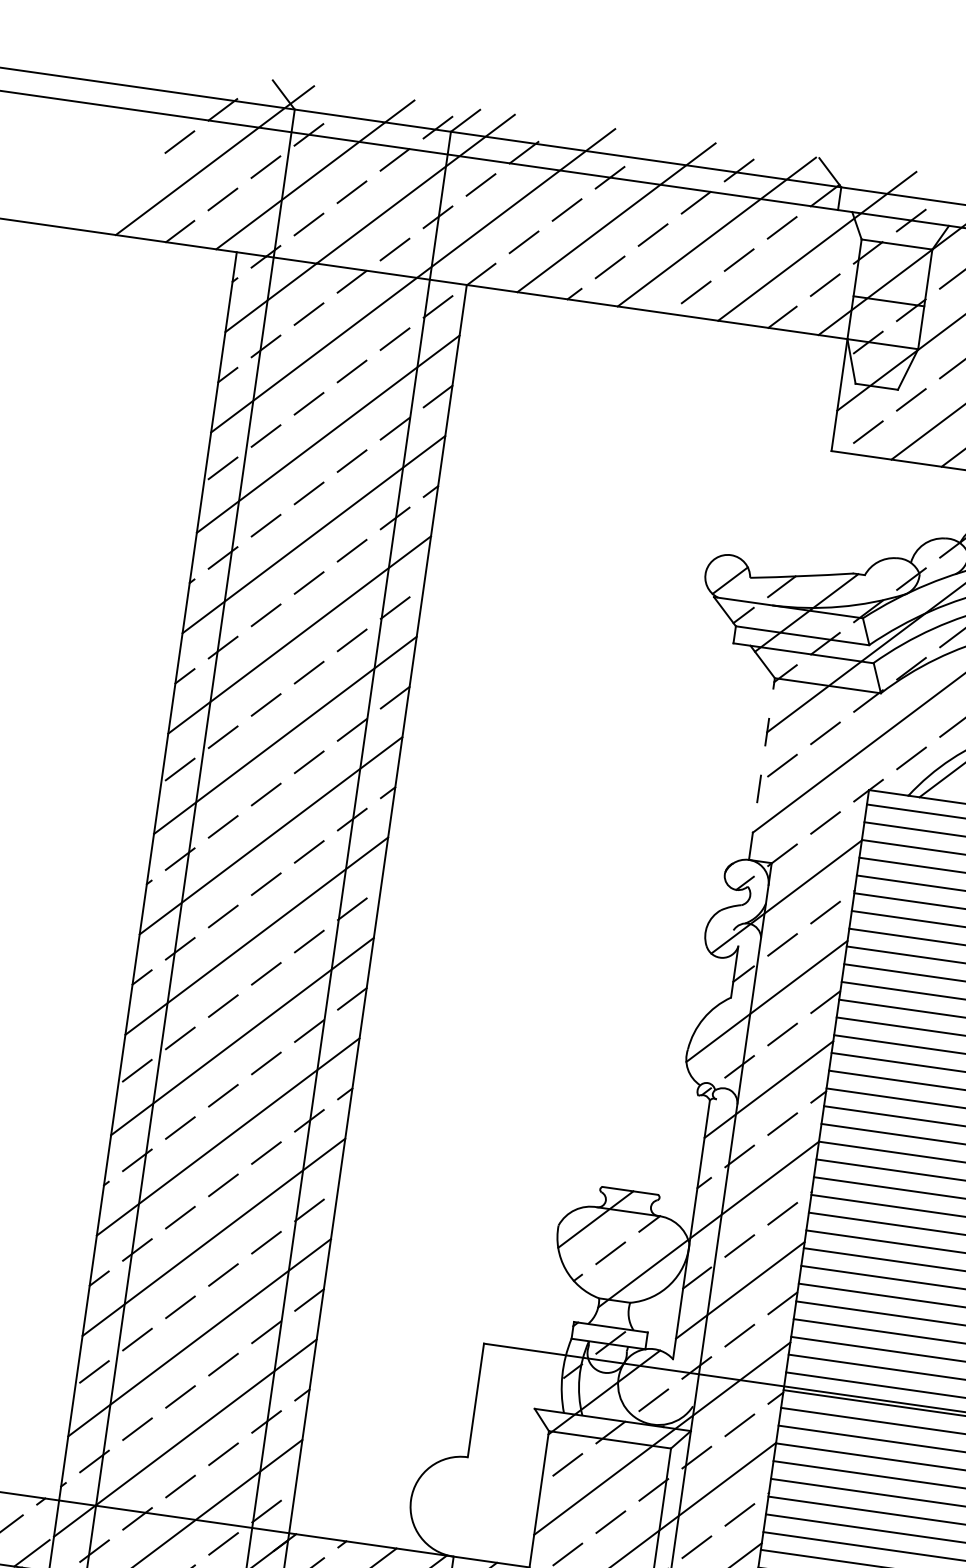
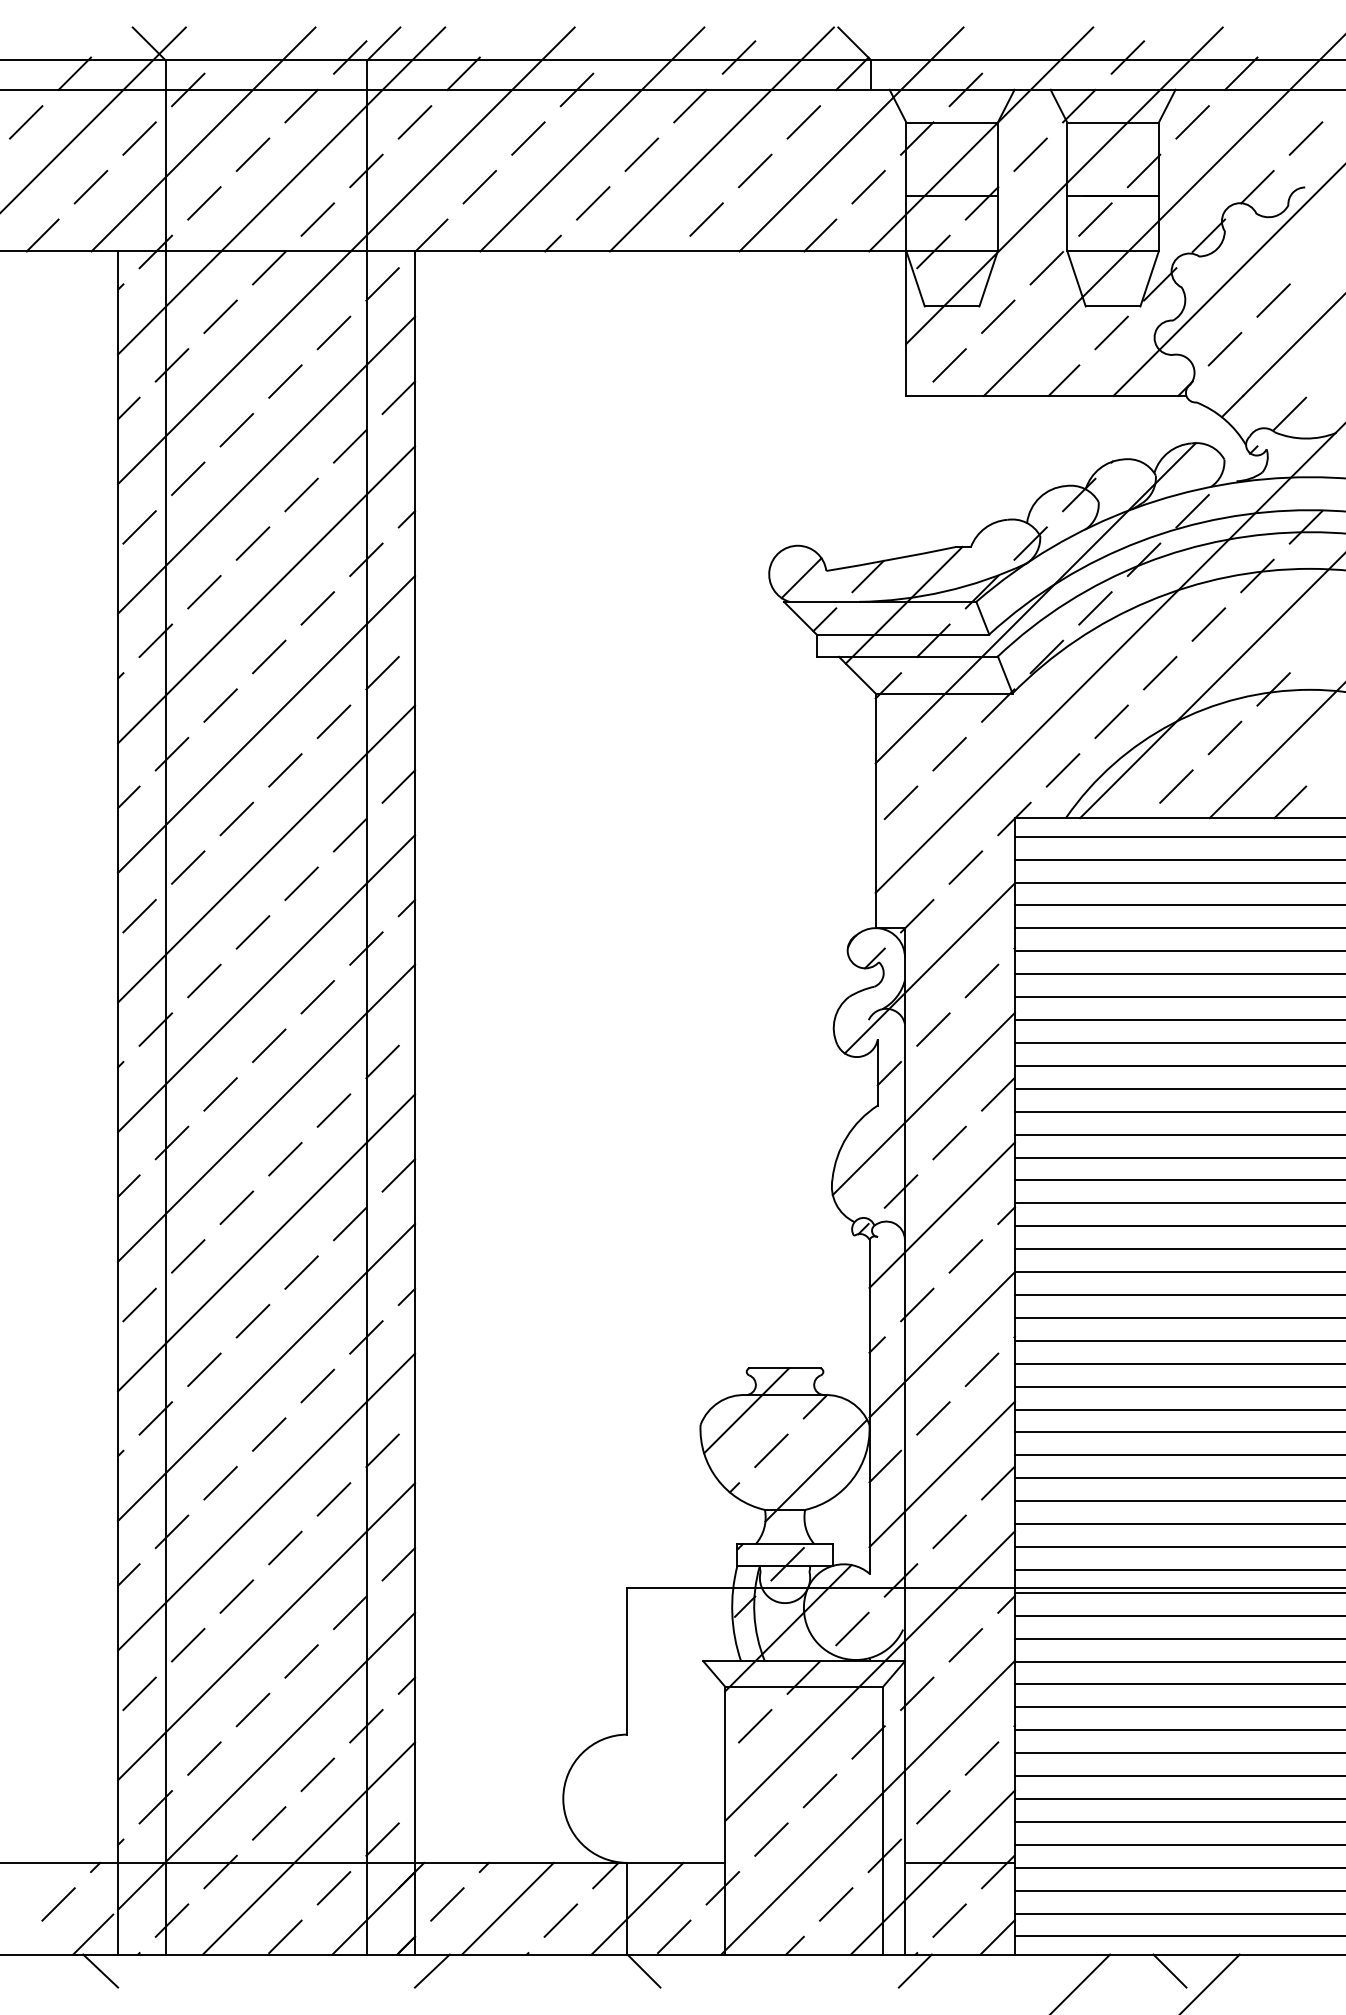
line: (761, 768) -> (875, 810), dashed -> solid

